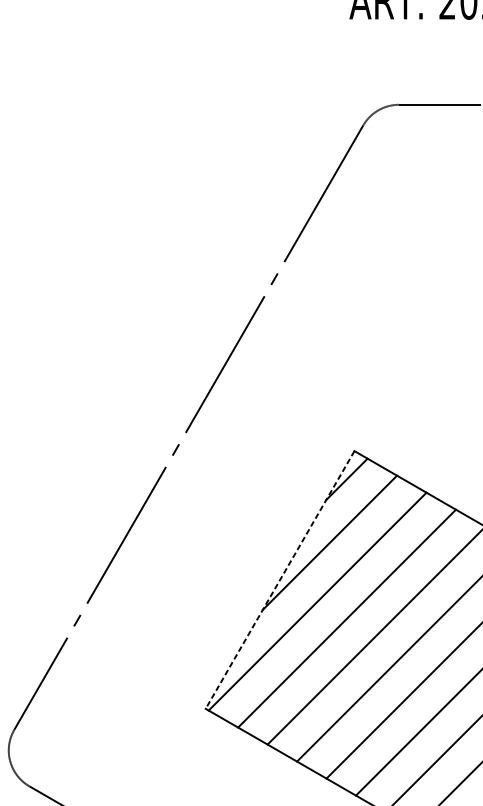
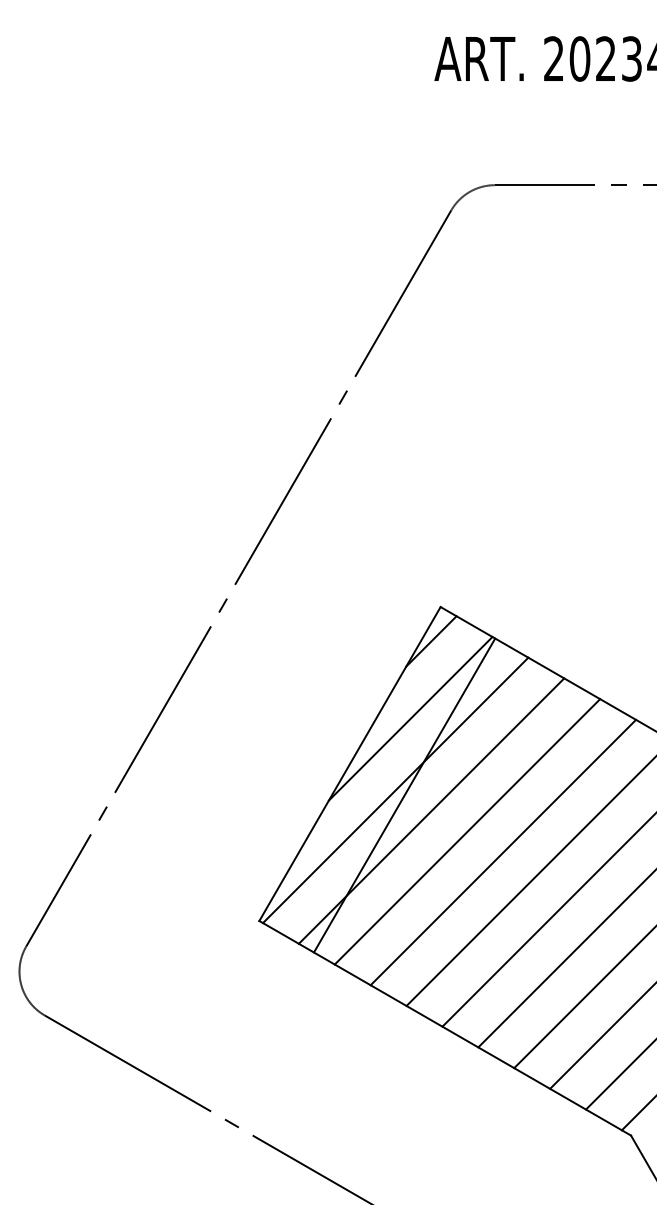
line: (279, 580) -> (349, 764), dashed -> solid
line: (324, 605) -> (404, 795), added

